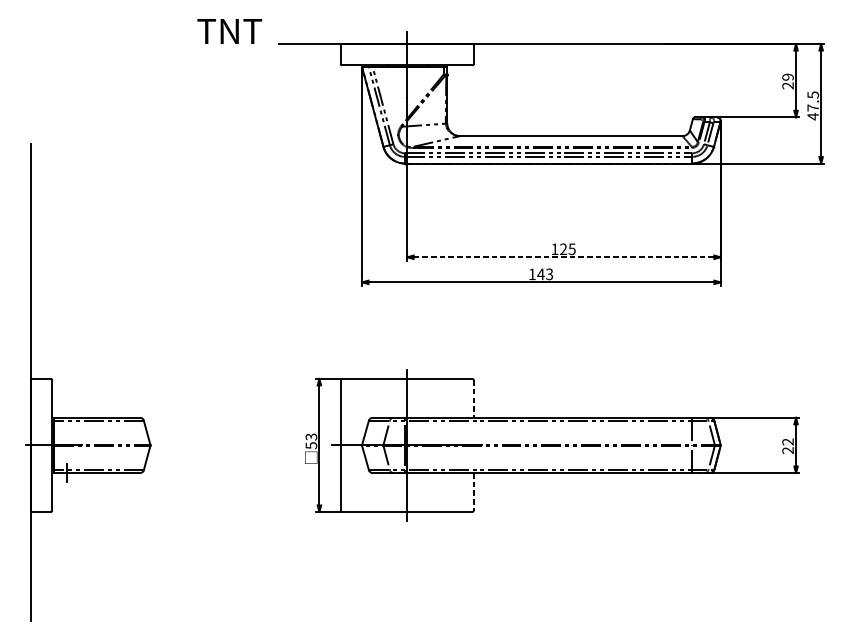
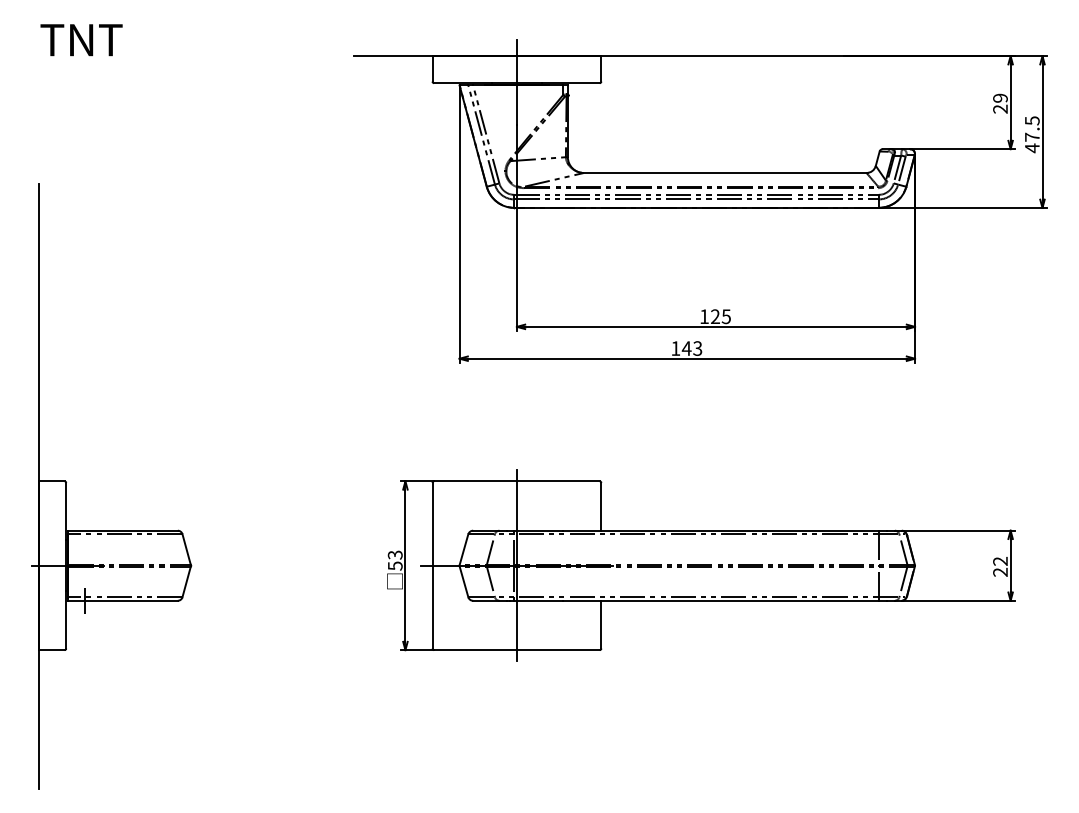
text: (229, 31) -> (81, 40), moved
line: (563, 256) -> (715, 326), dashed -> solid
line: (473, 398) -> (601, 506), dashed -> solid
line: (473, 491) -> (601, 624), dashed -> solid

